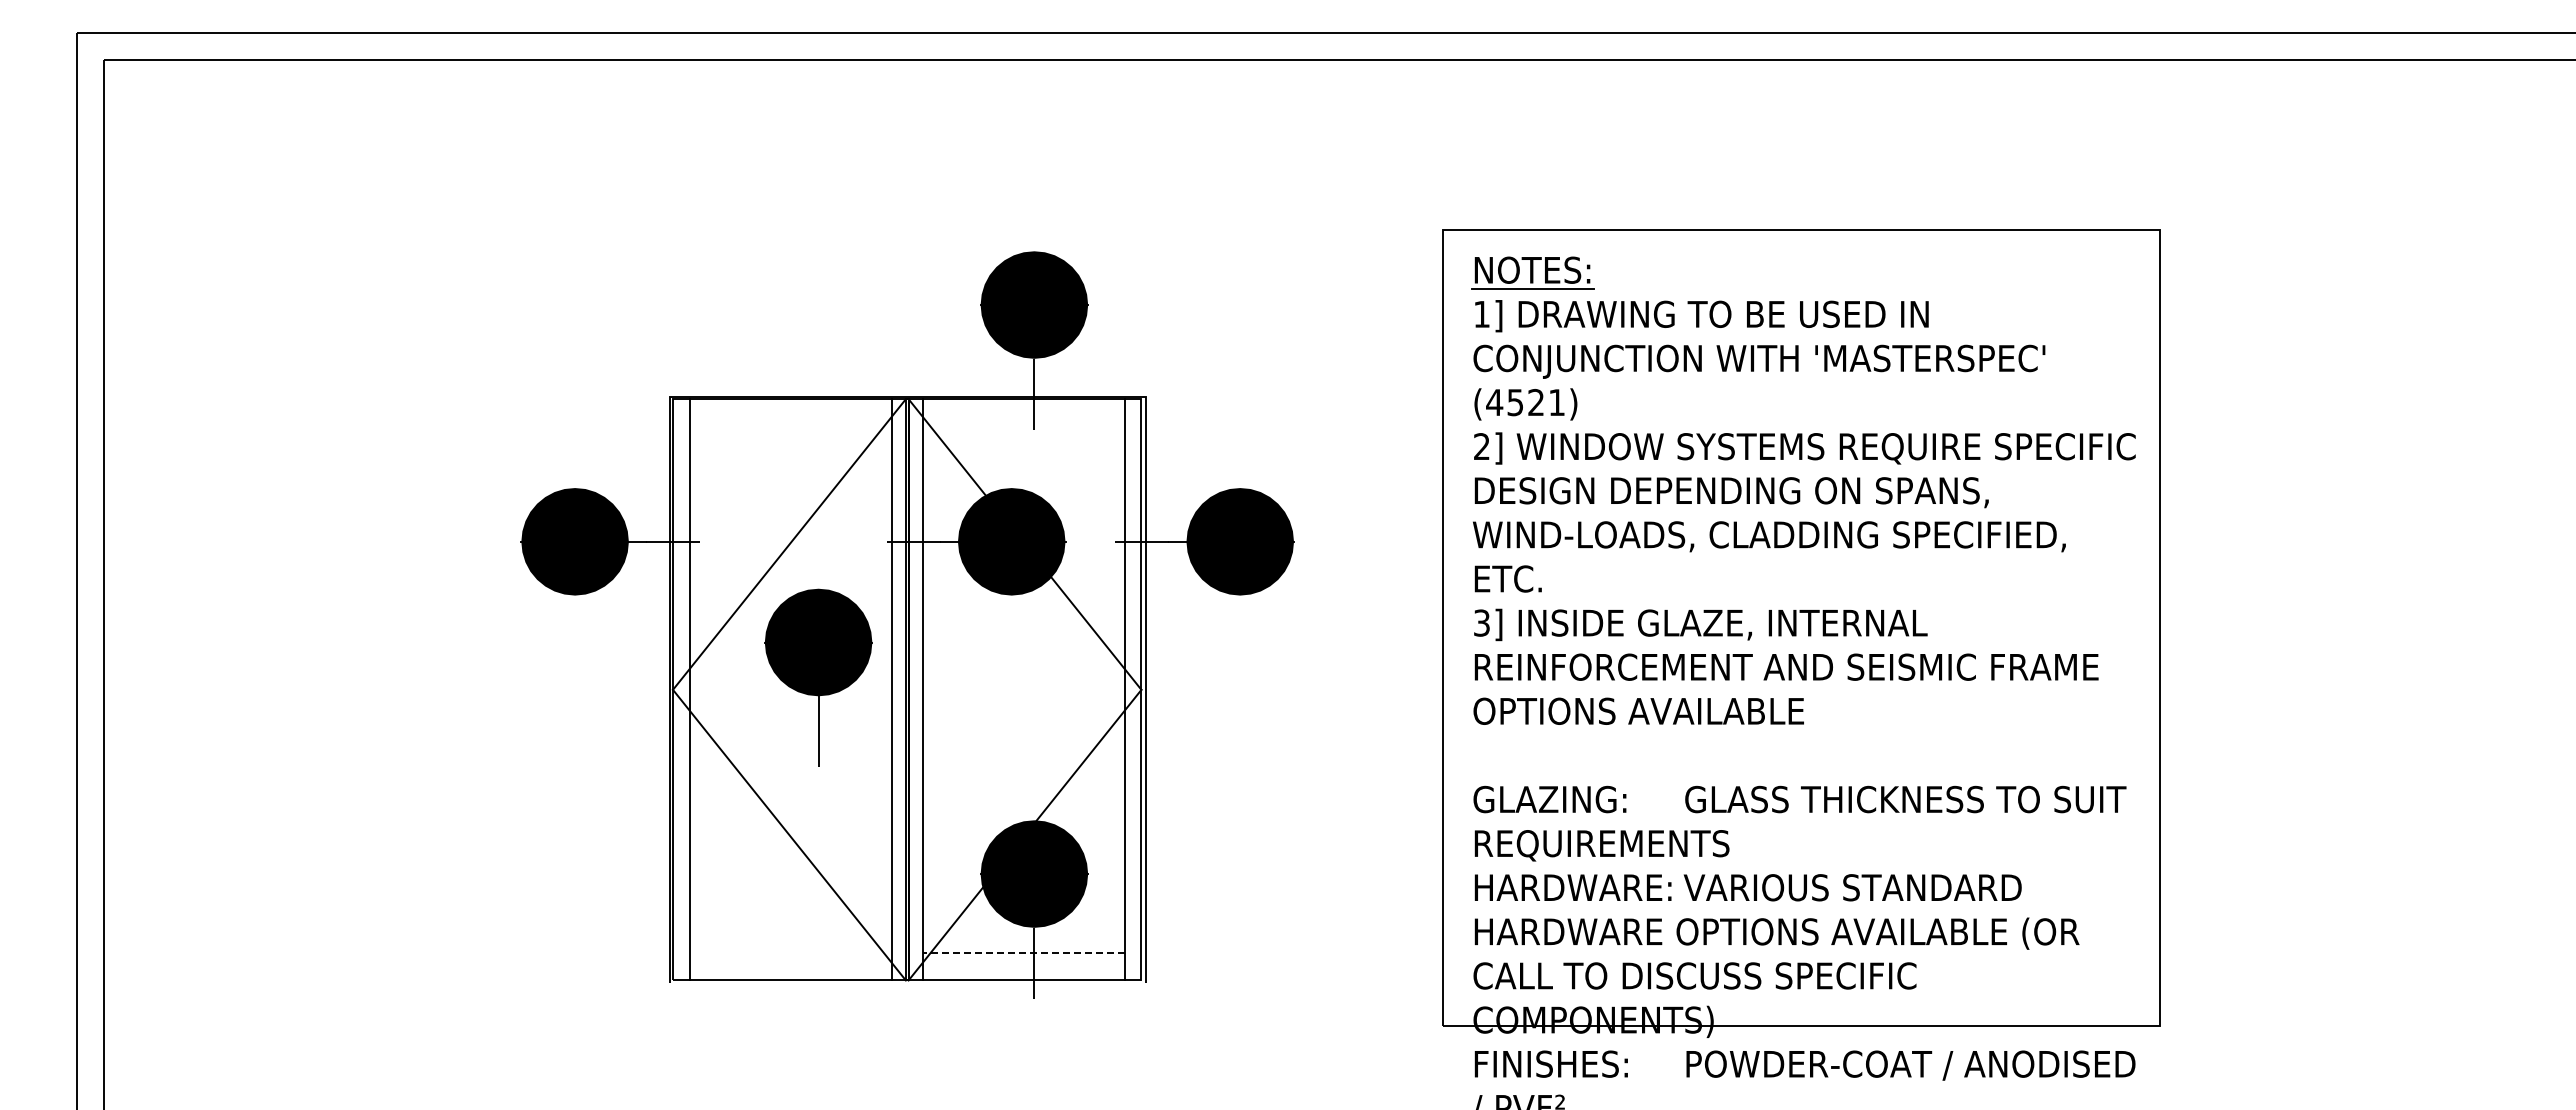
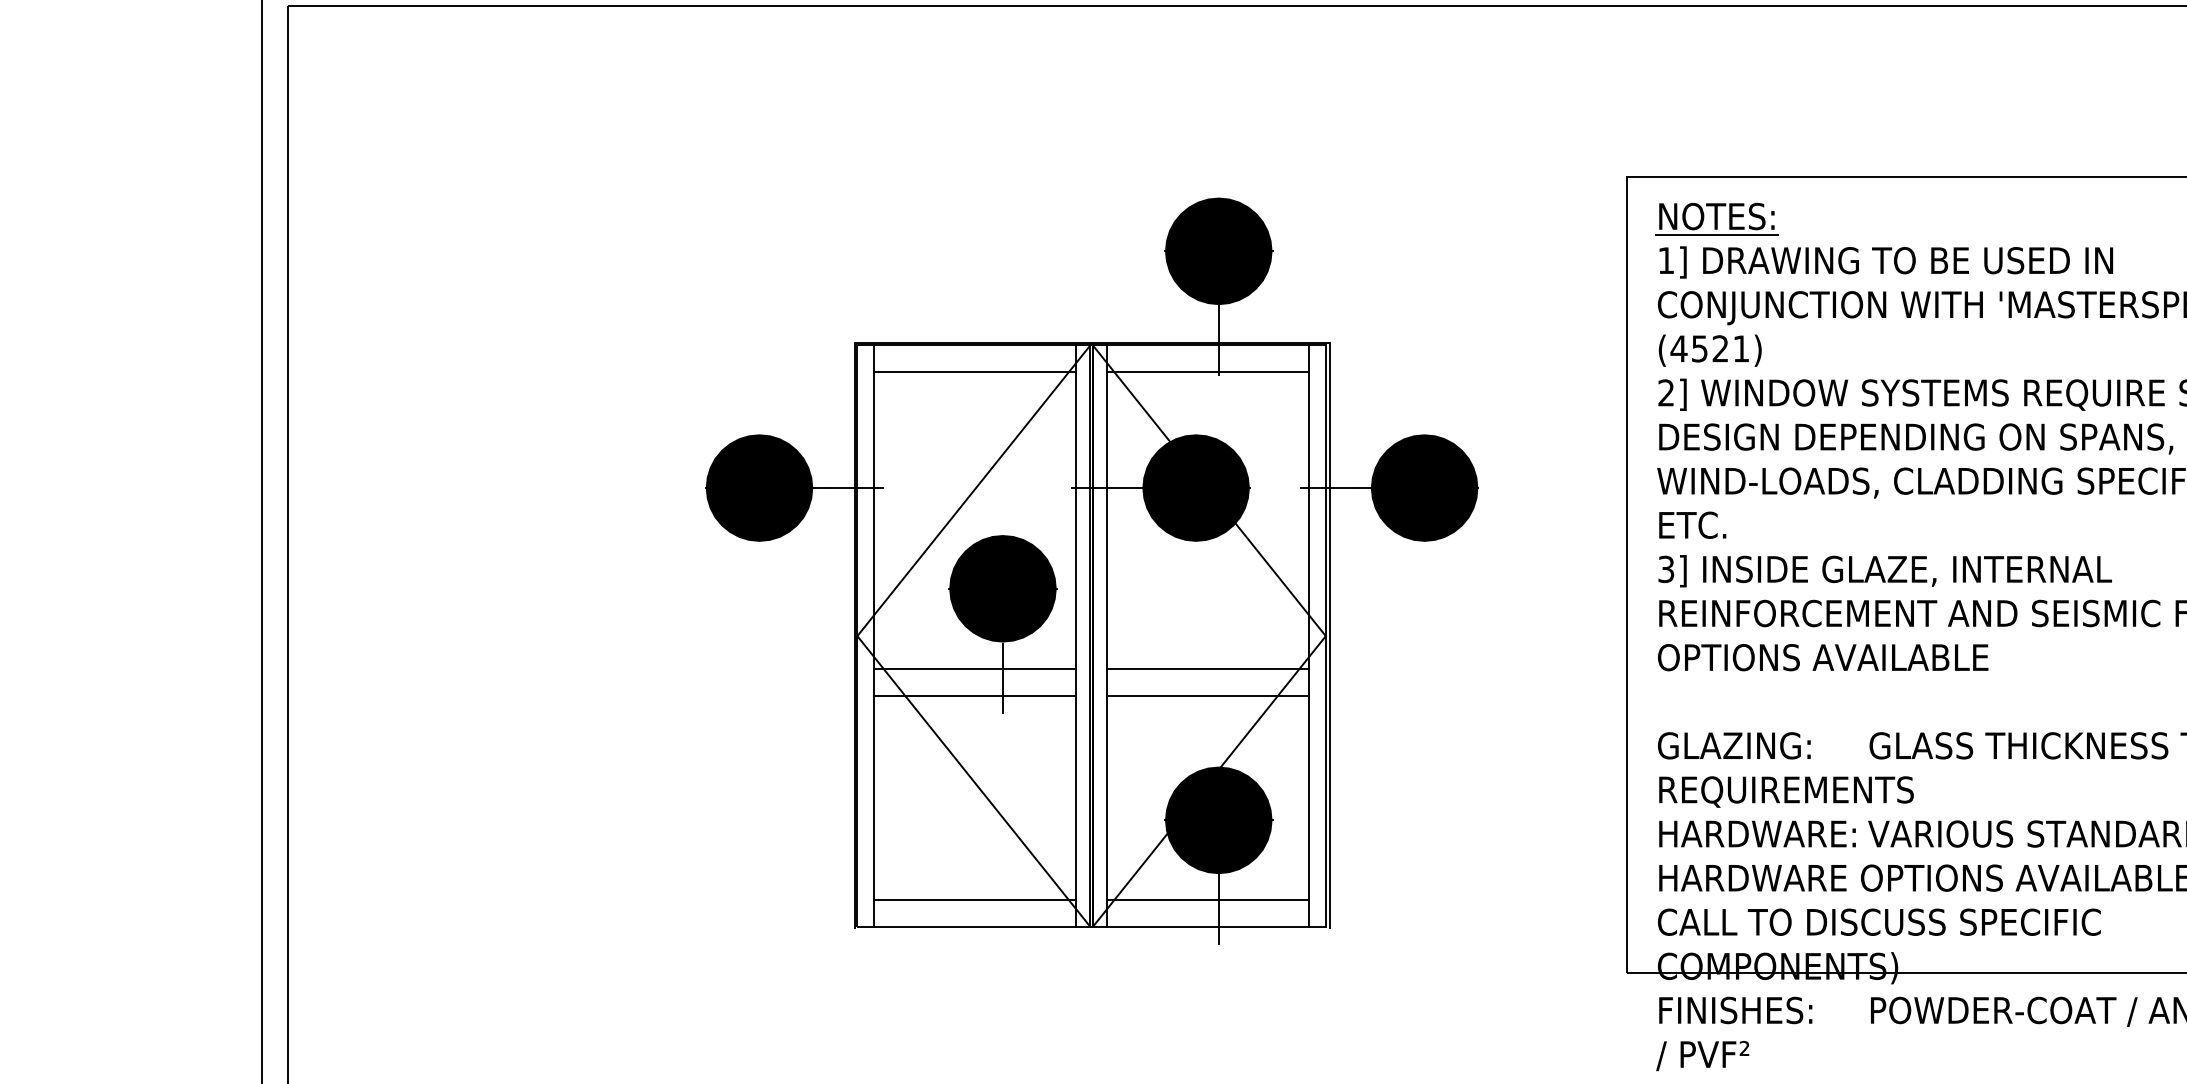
line: (790, 426) -> (974, 372), added
line: (1023, 426) -> (1207, 372), added
line: (790, 723) -> (974, 669), added
line: (1023, 723) -> (1207, 669), added
line: (790, 750) -> (974, 696), added
line: (1023, 750) -> (1207, 696), added
line: (790, 953) -> (974, 899), added
line: (1023, 953) -> (1207, 899), dashed -> solid

